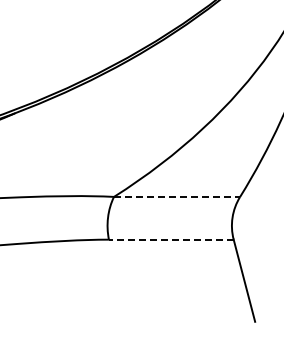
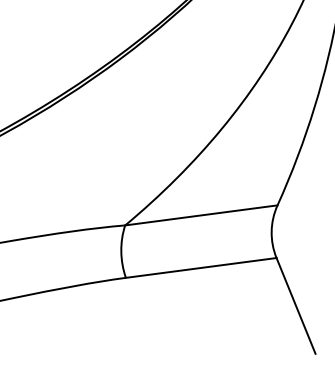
line: (177, 196) -> (201, 214), dashed -> solid
line: (170, 239) -> (200, 267), dashed -> solid

